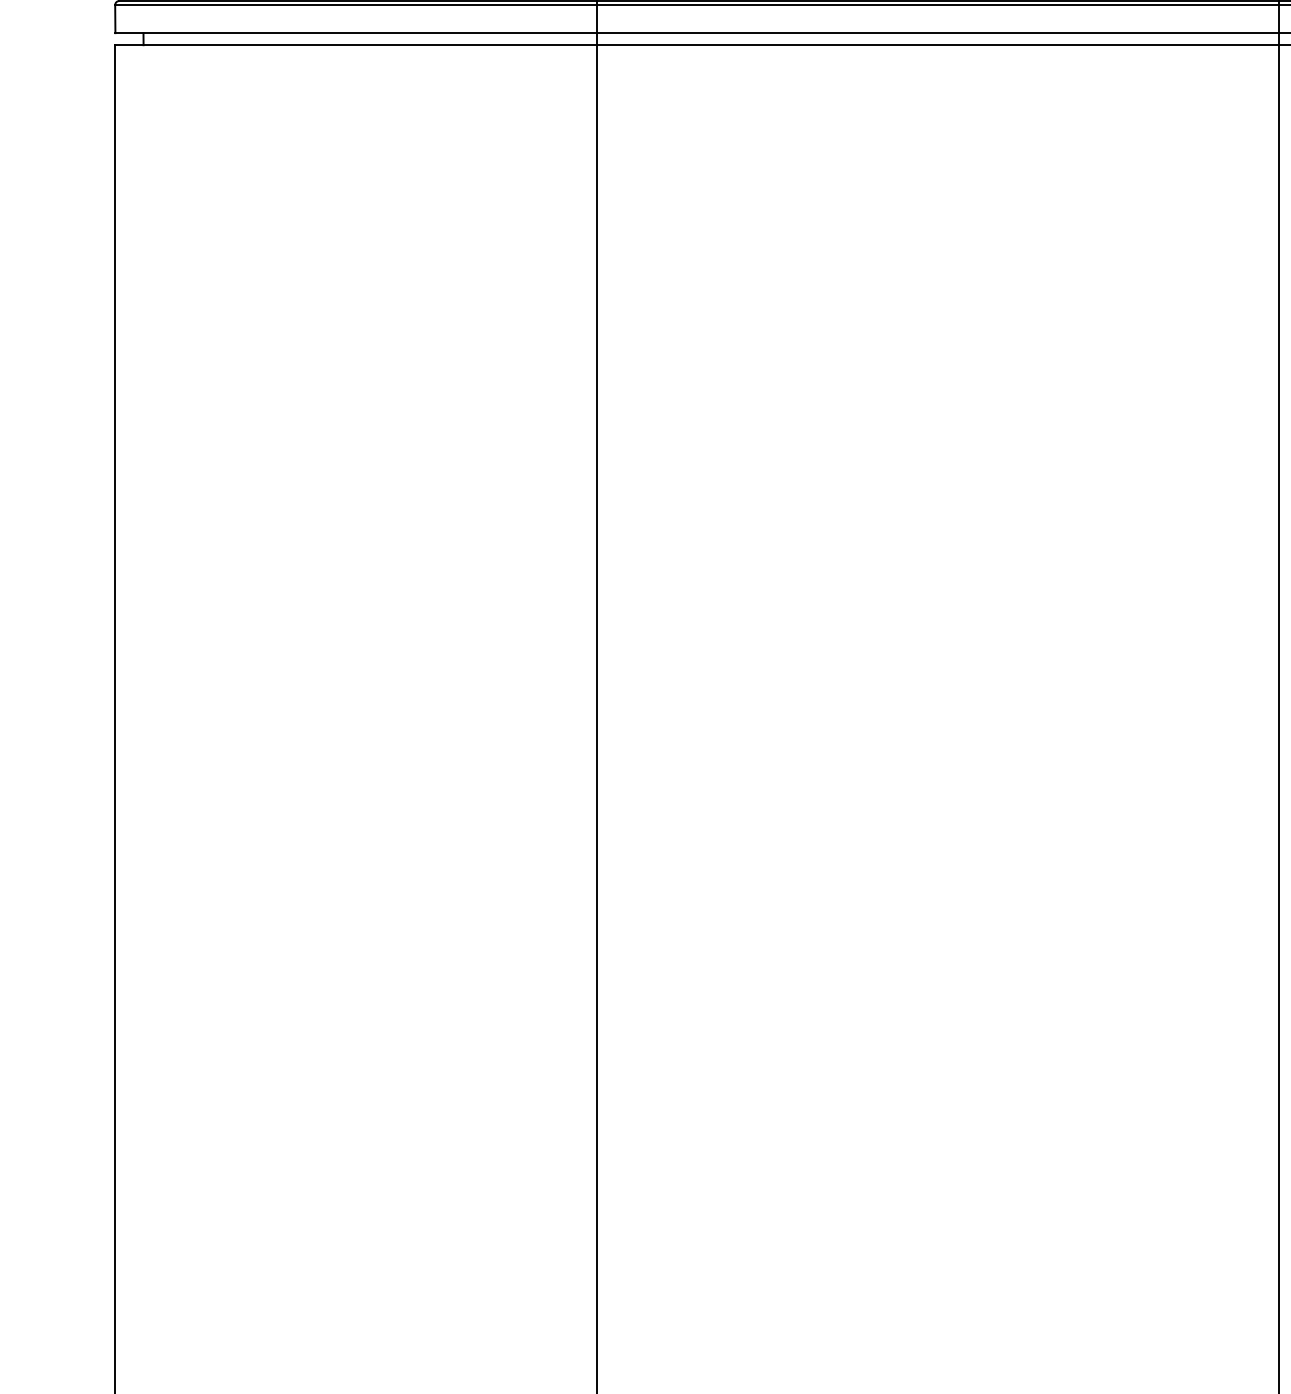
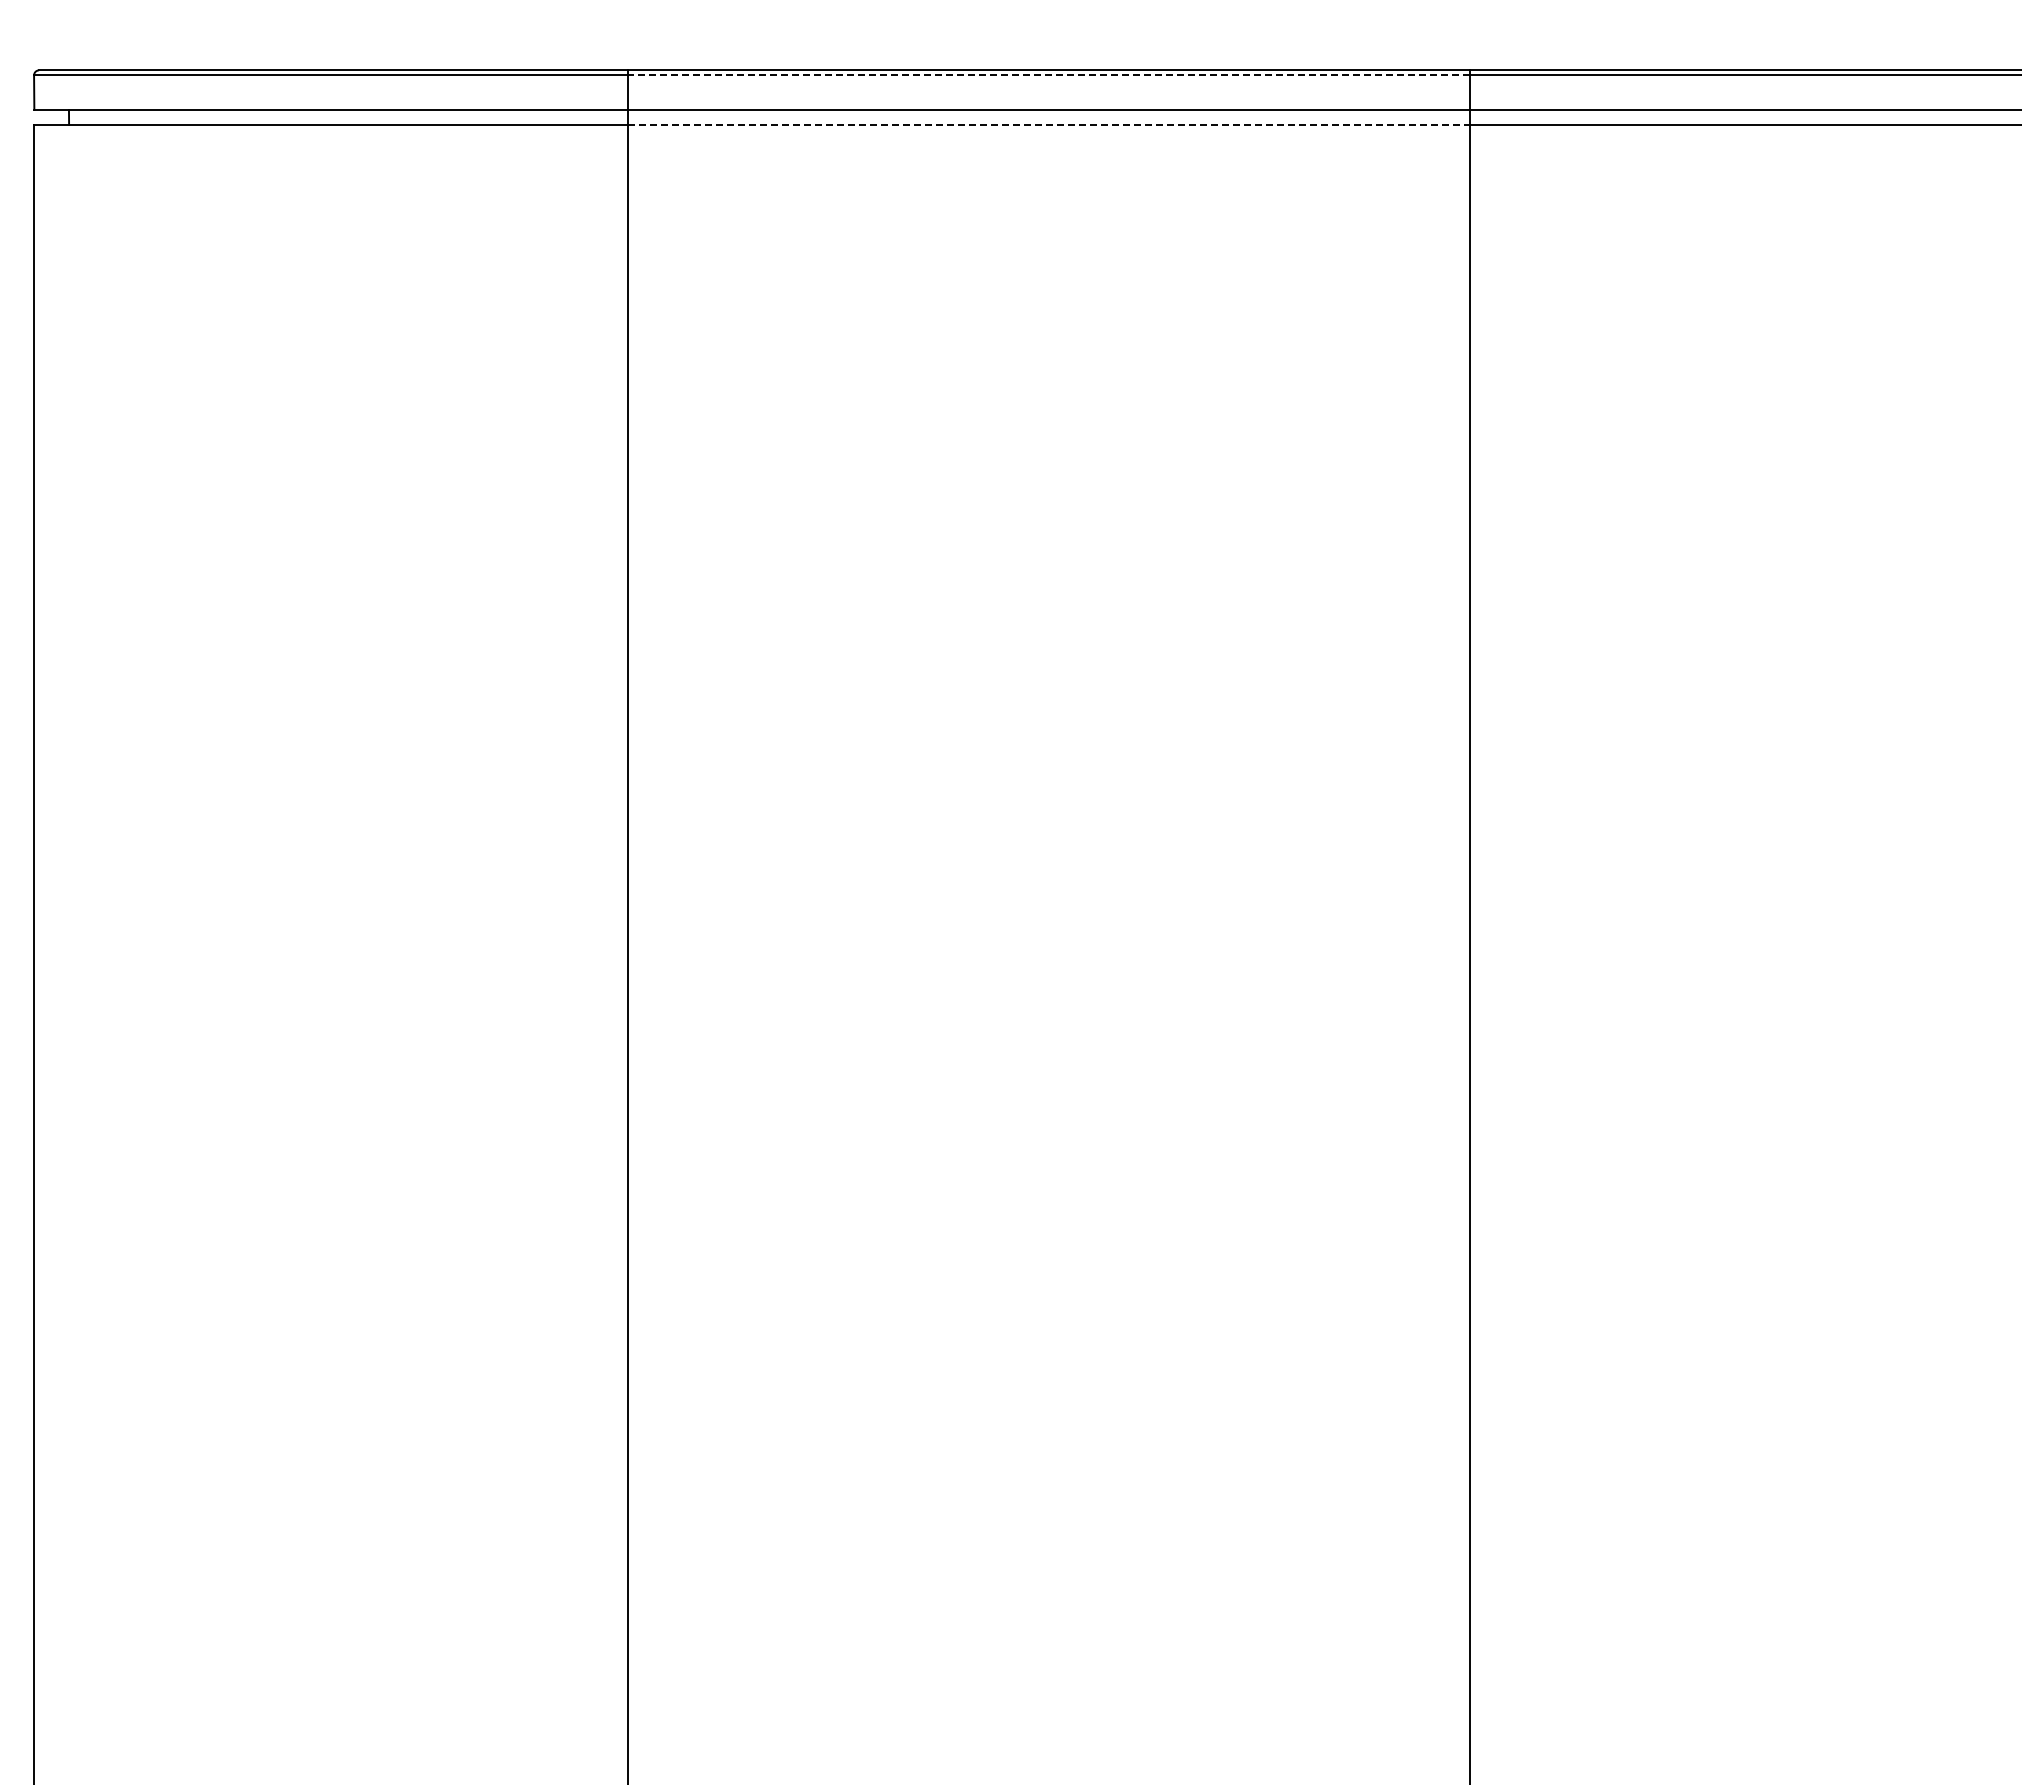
line: (937, 5) -> (1048, 75), solid -> dashed
line: (937, 44) -> (1048, 124), solid -> dashed

